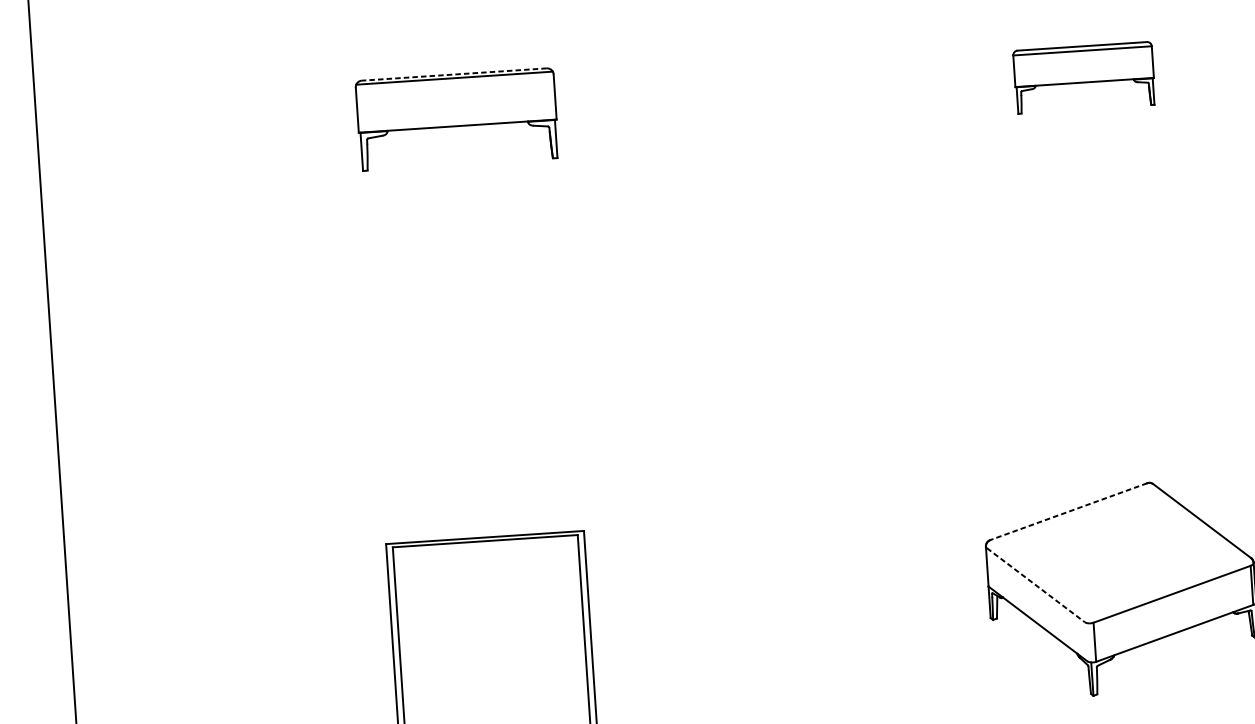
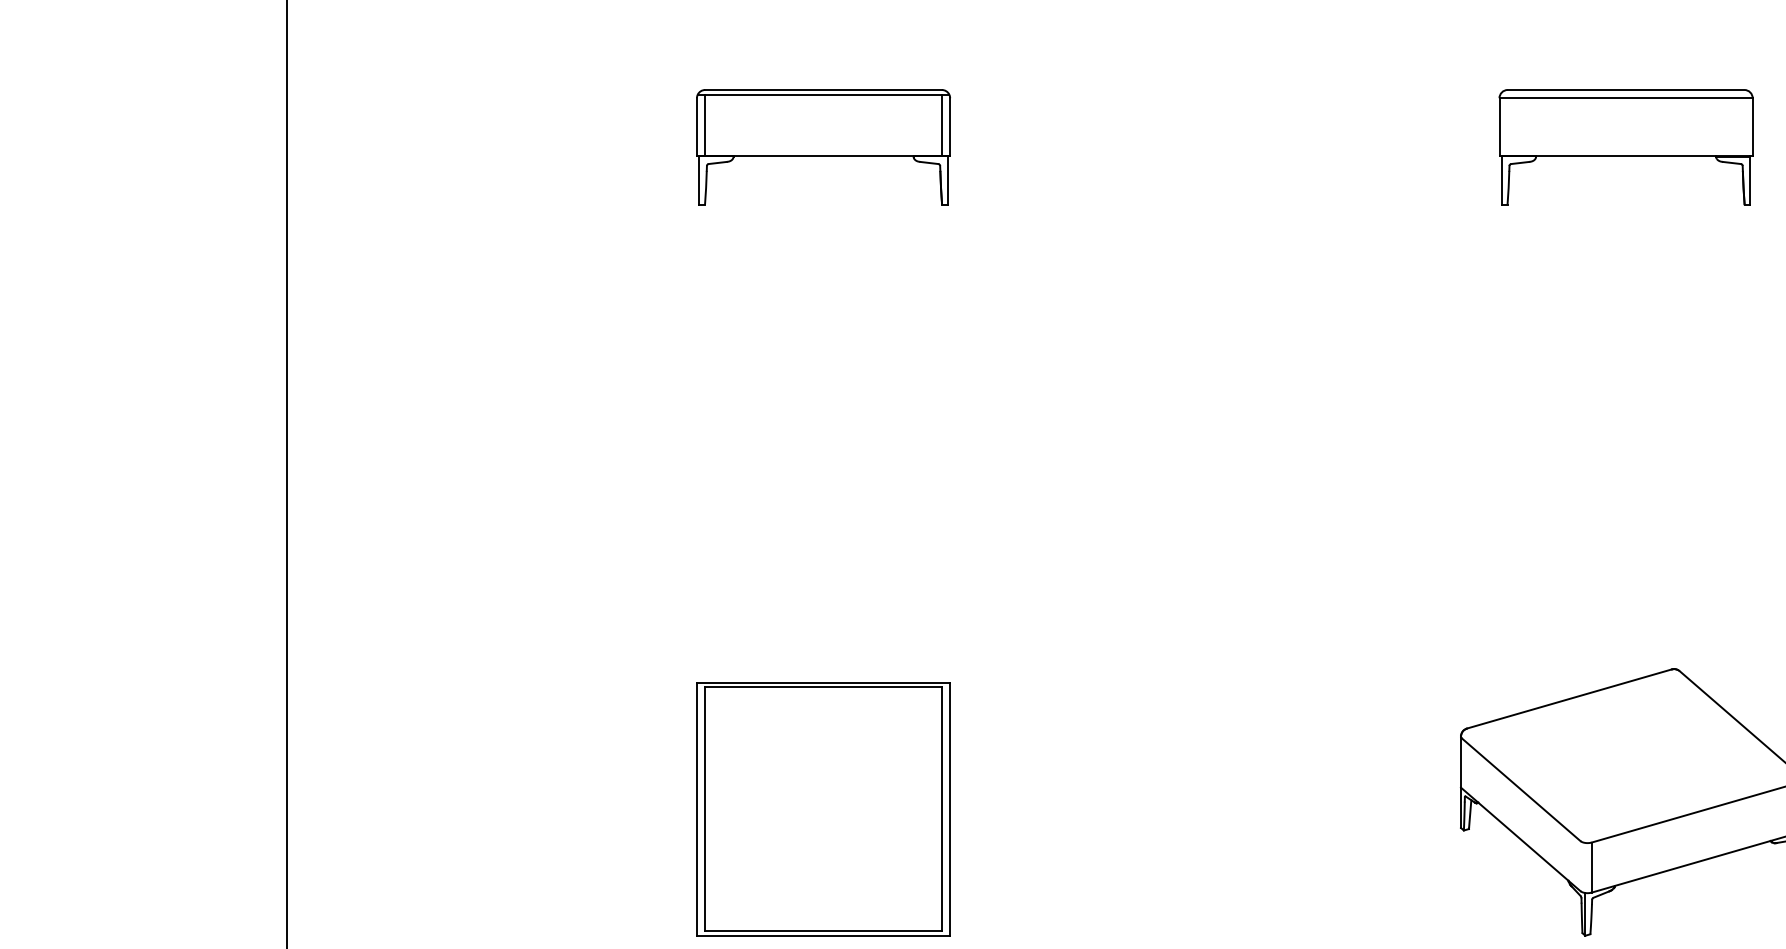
line: (454, 74) -> (823, 89), dashed -> solid
part: (1083, 77) -> (1625, 147), size x1.43
line: (548, 96) -> (941, 125), added
line: (363, 108) -> (705, 125), added
line: (1068, 511) -> (1569, 698), dashed -> solid
line: (1036, 585) -> (1521, 790), dashed -> solid

